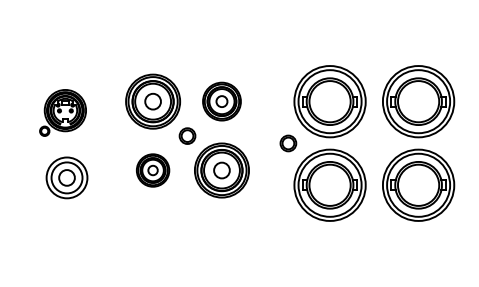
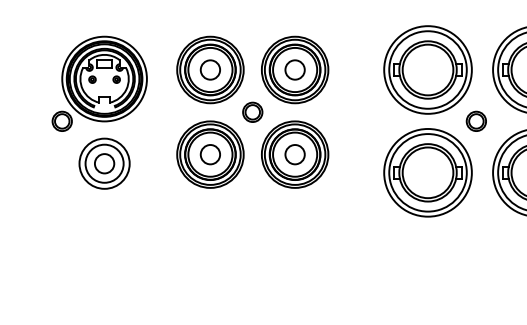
part: (221, 101) -> (294, 69), size x1.43
part: (62, 112) -> (99, 83), size x1.67
part: (288, 143) -> (476, 121), moved
part: (152, 170) -> (209, 154), size x1.67

